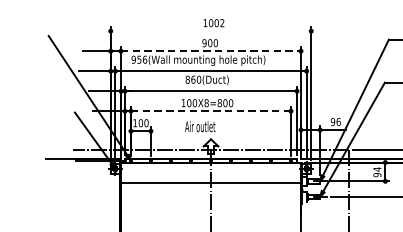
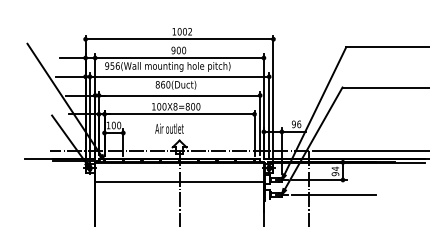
line: (210, 31) -> (179, 39), added
line: (212, 51) -> (180, 58), dashed -> solid
line: (210, 111) -> (179, 114), dashed -> solid

